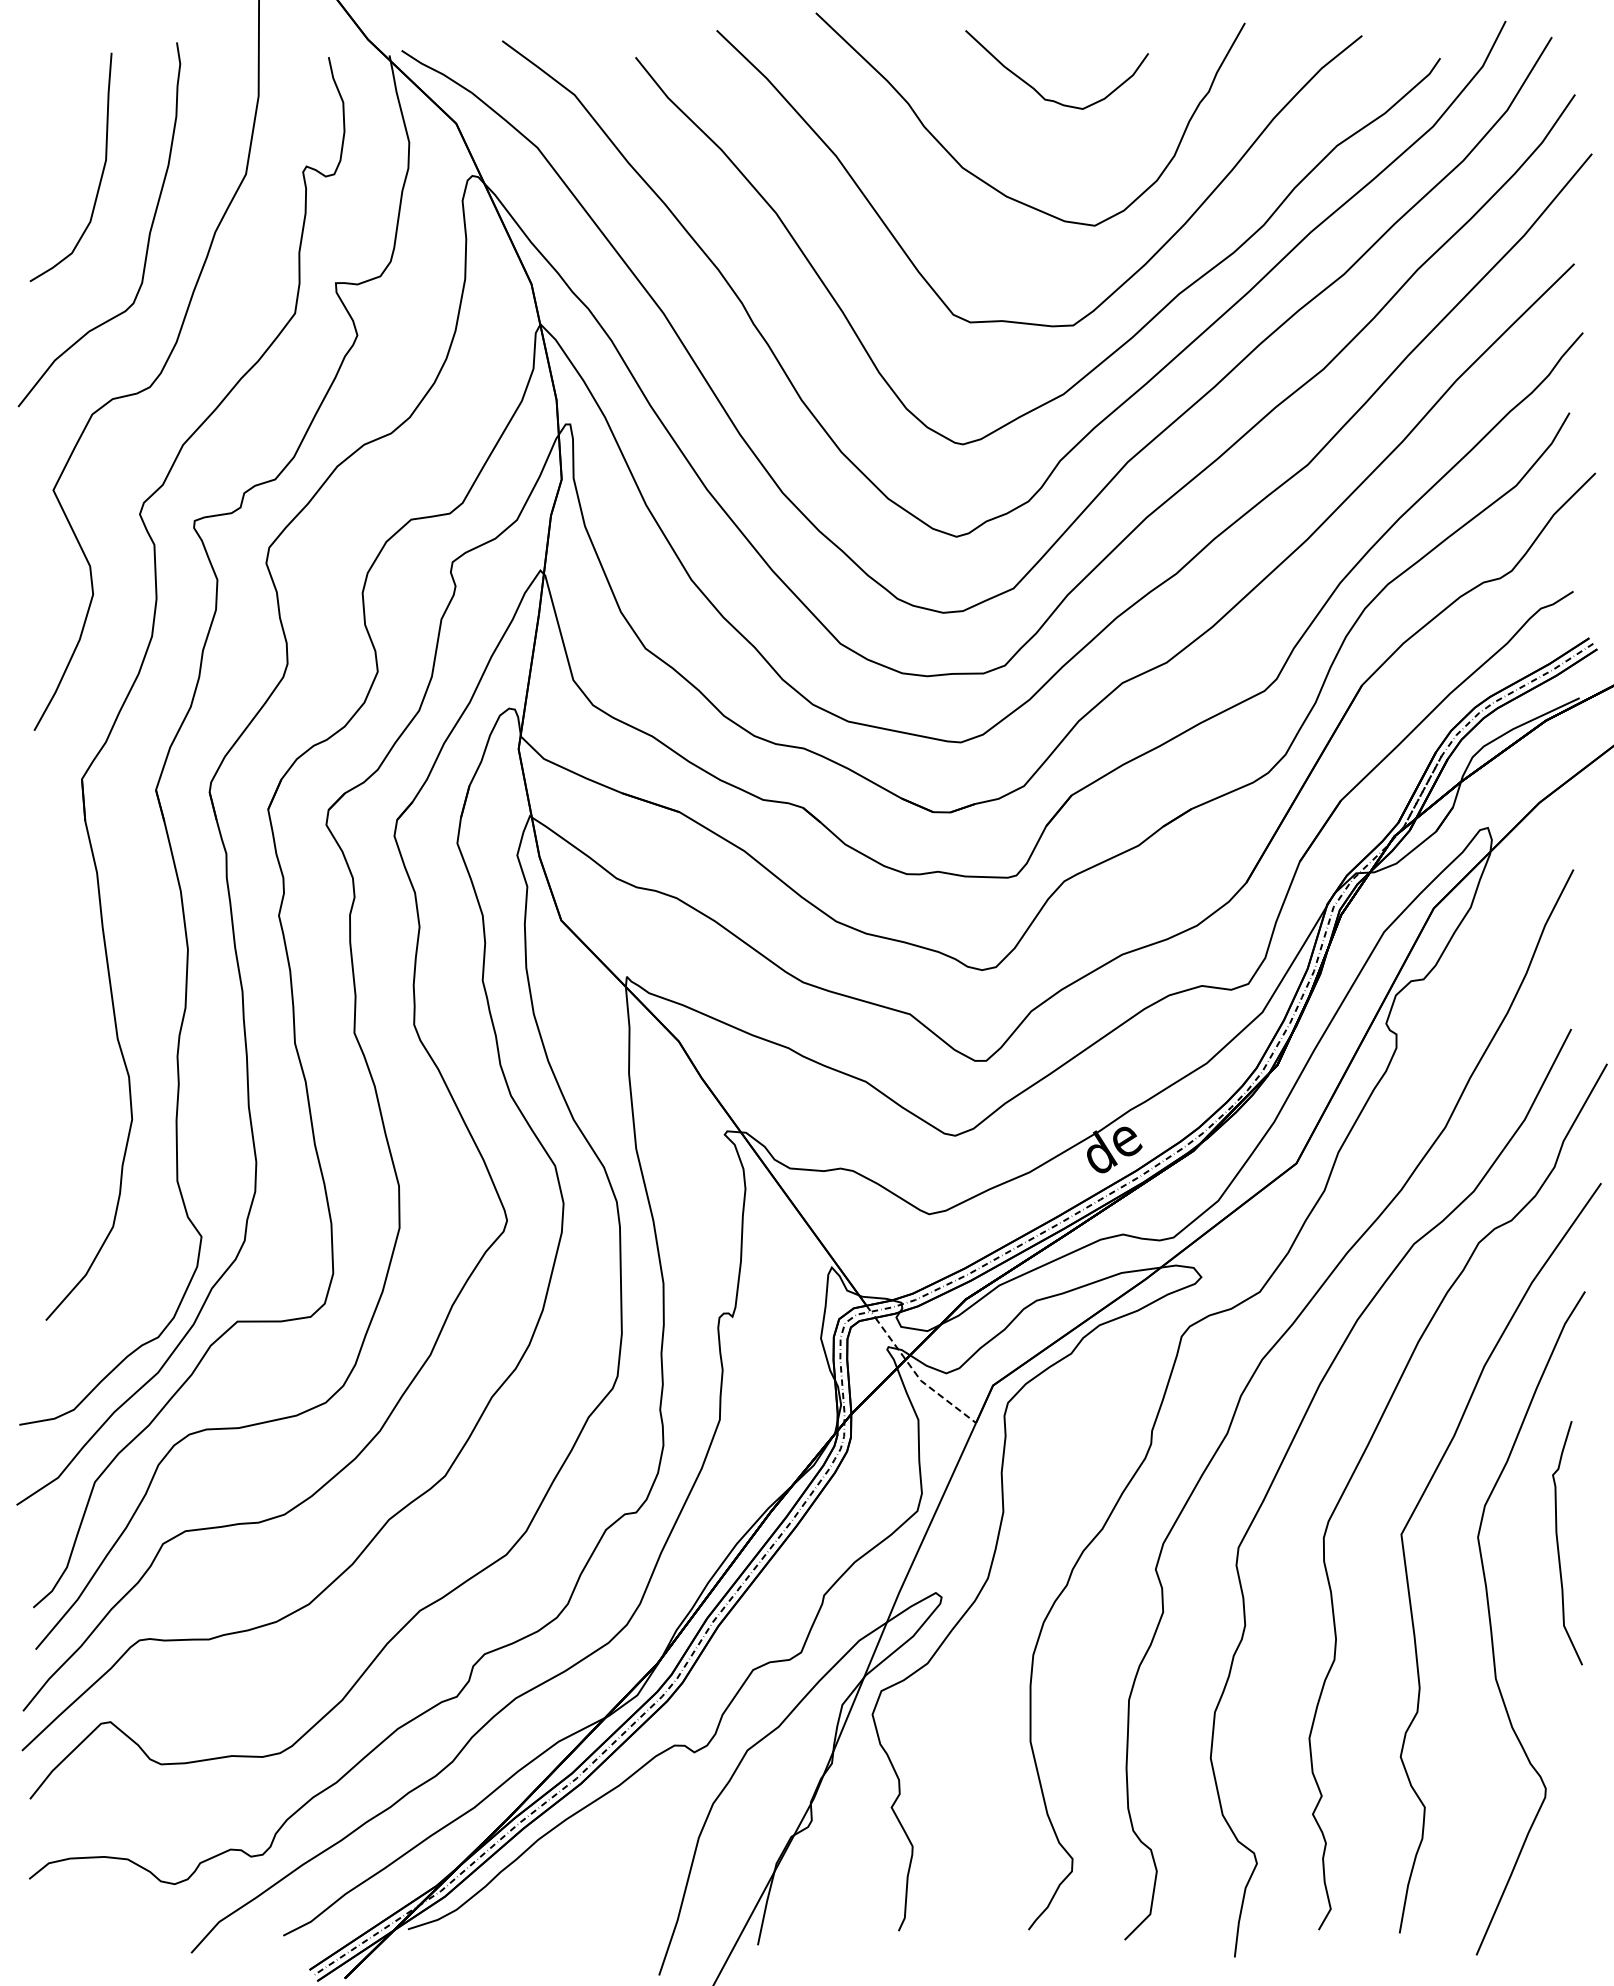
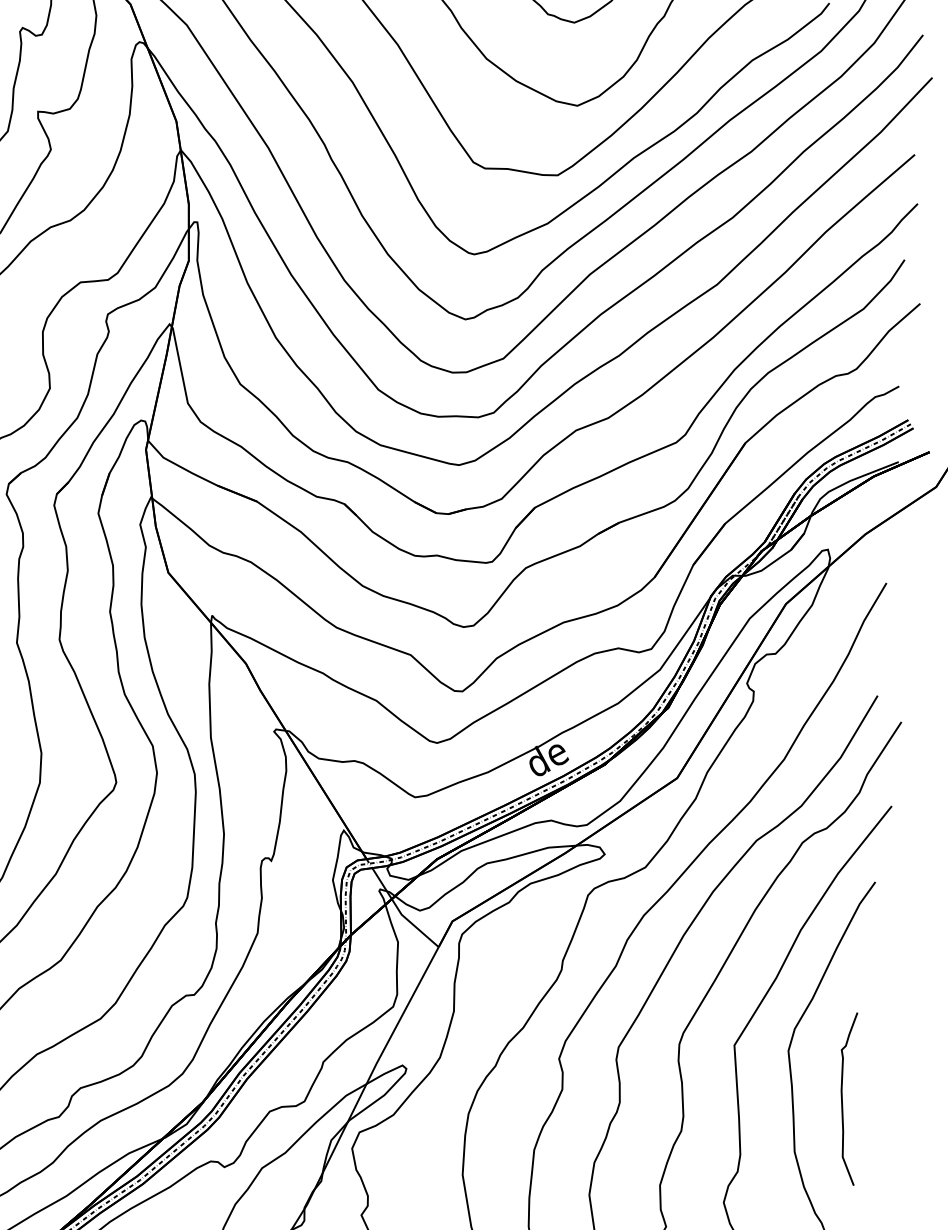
line: (919, 1378) -> (400, 913), dashed -> solid
curve: (1558, 1543) -> (842, 1098), moved

